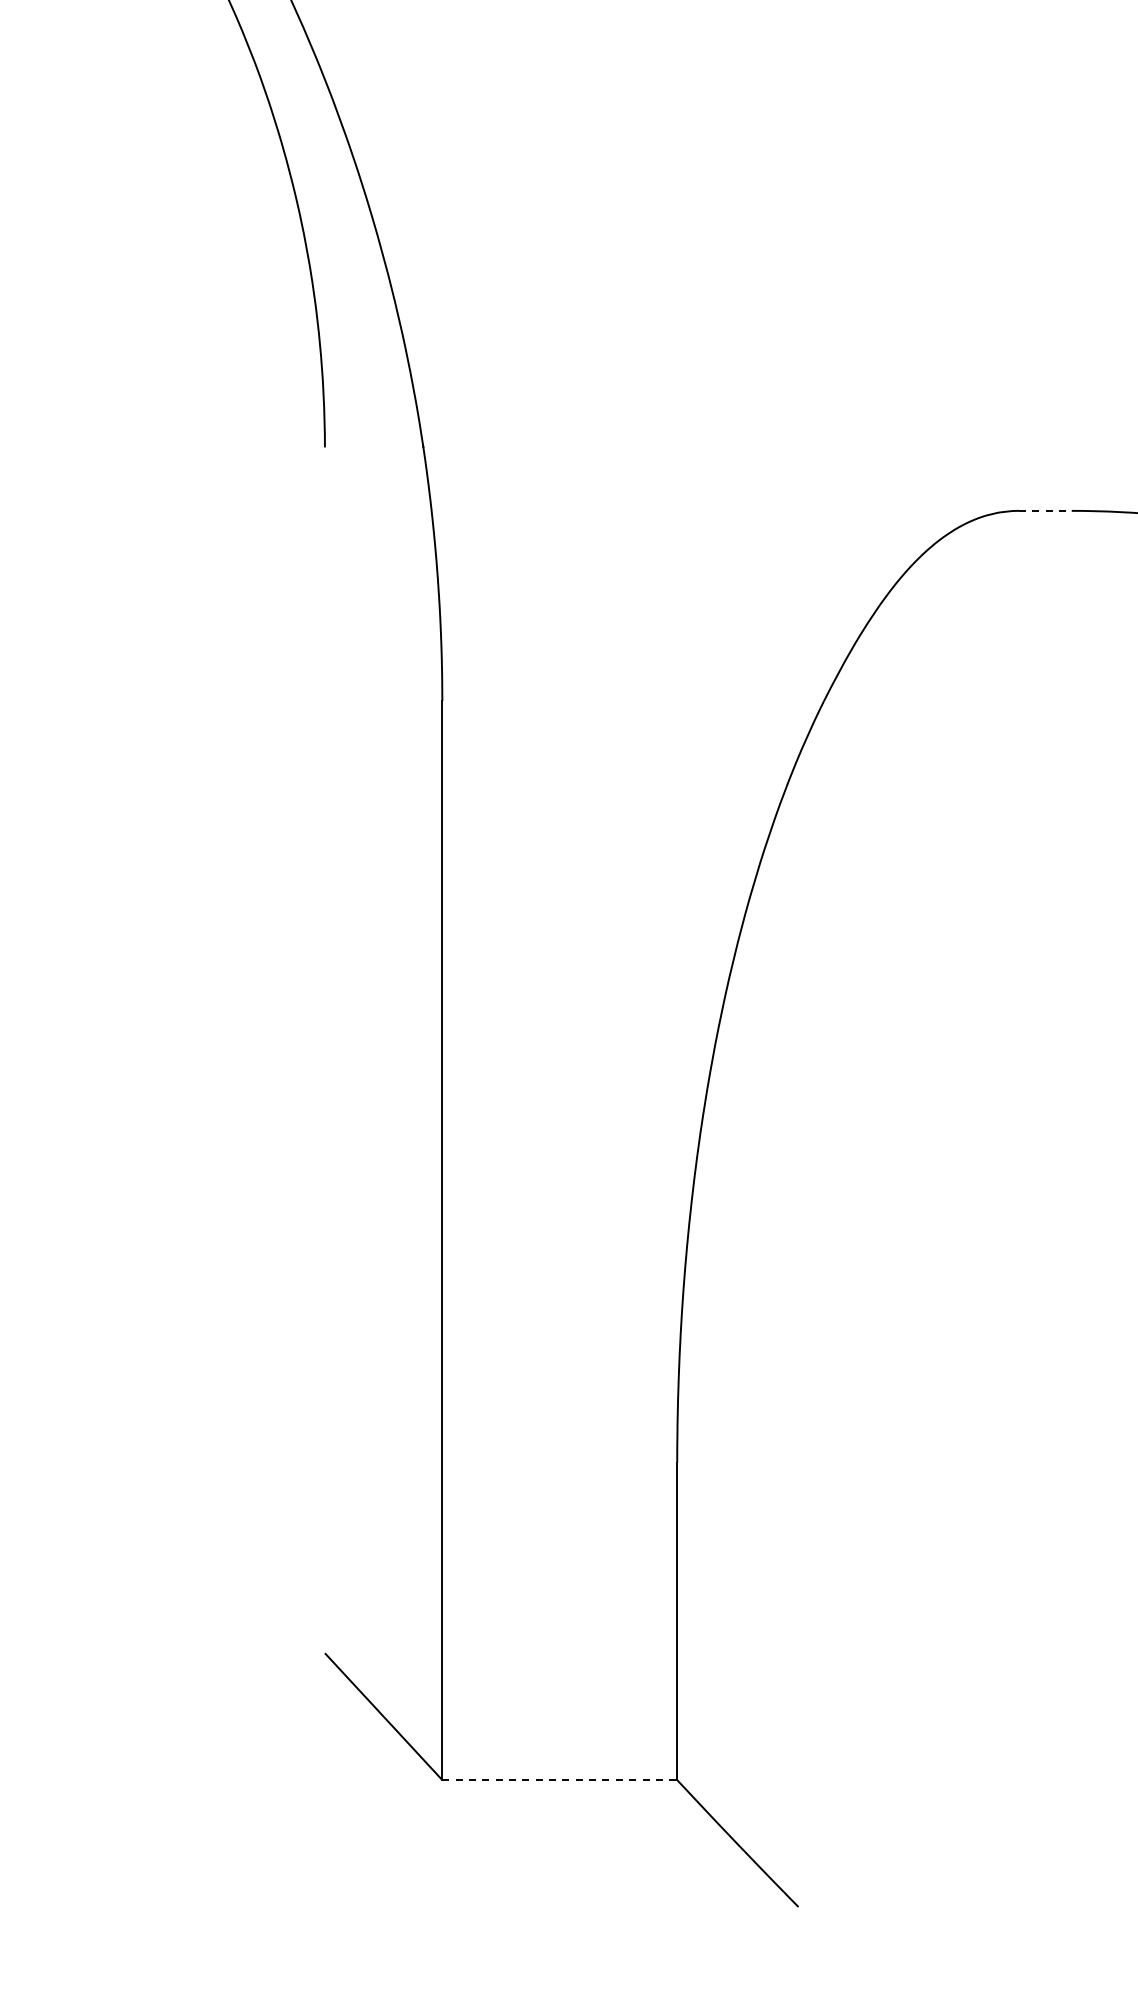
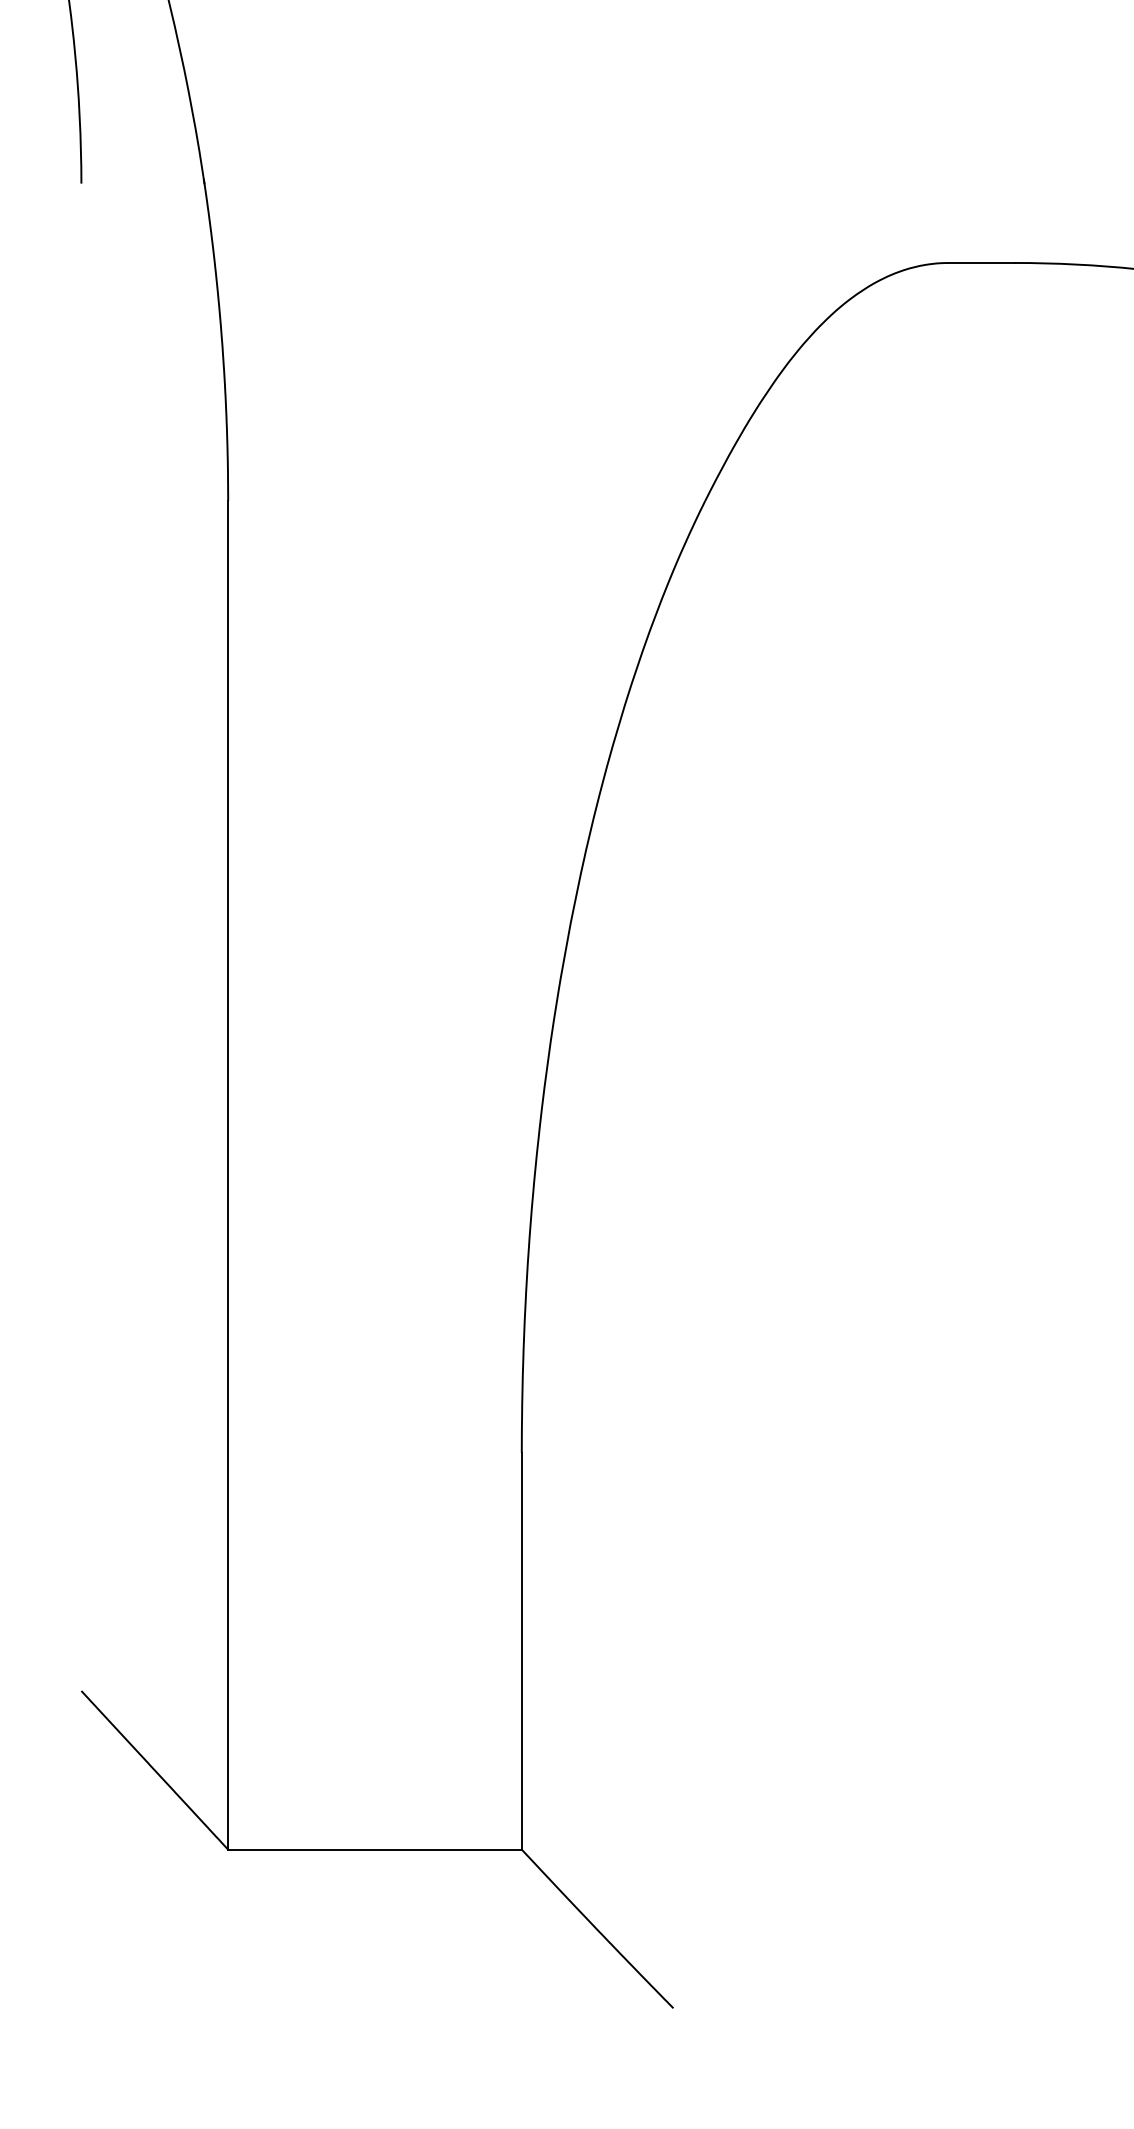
line: (1045, 510) -> (982, 262), dashed -> solid
line: (560, 1780) -> (375, 1850), dashed -> solid

